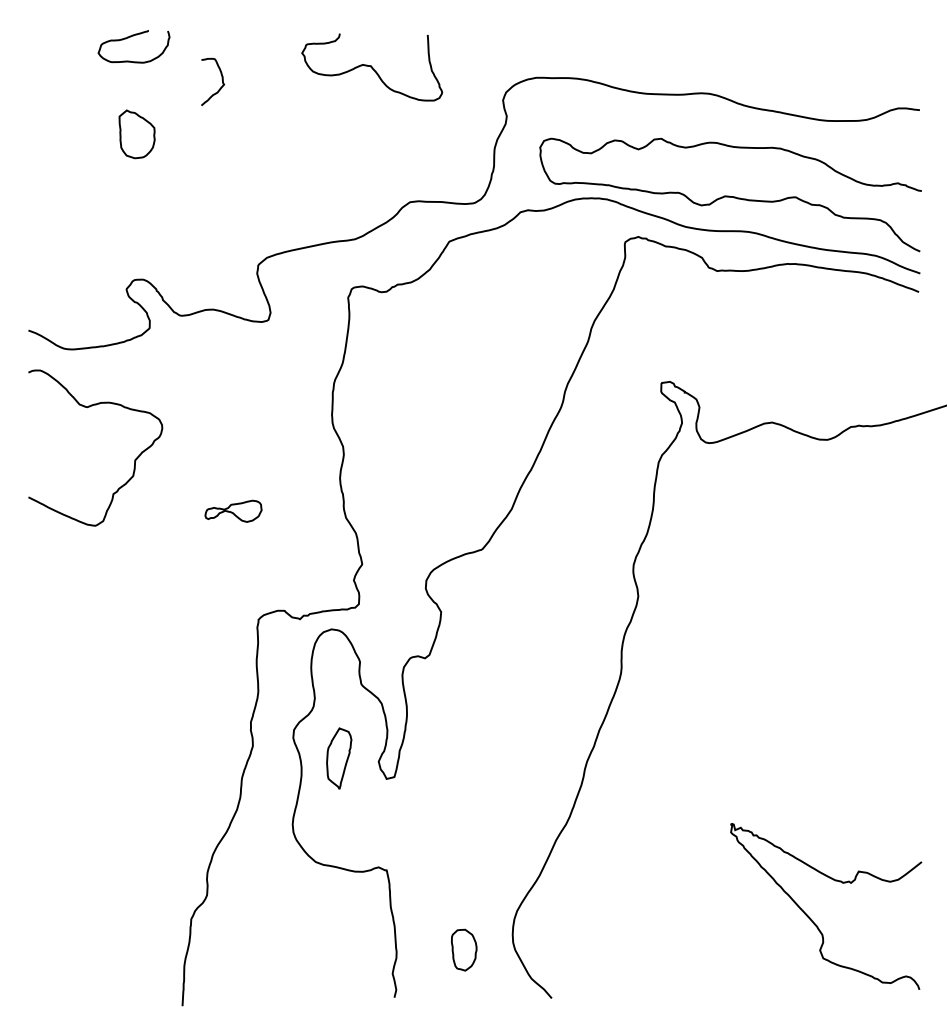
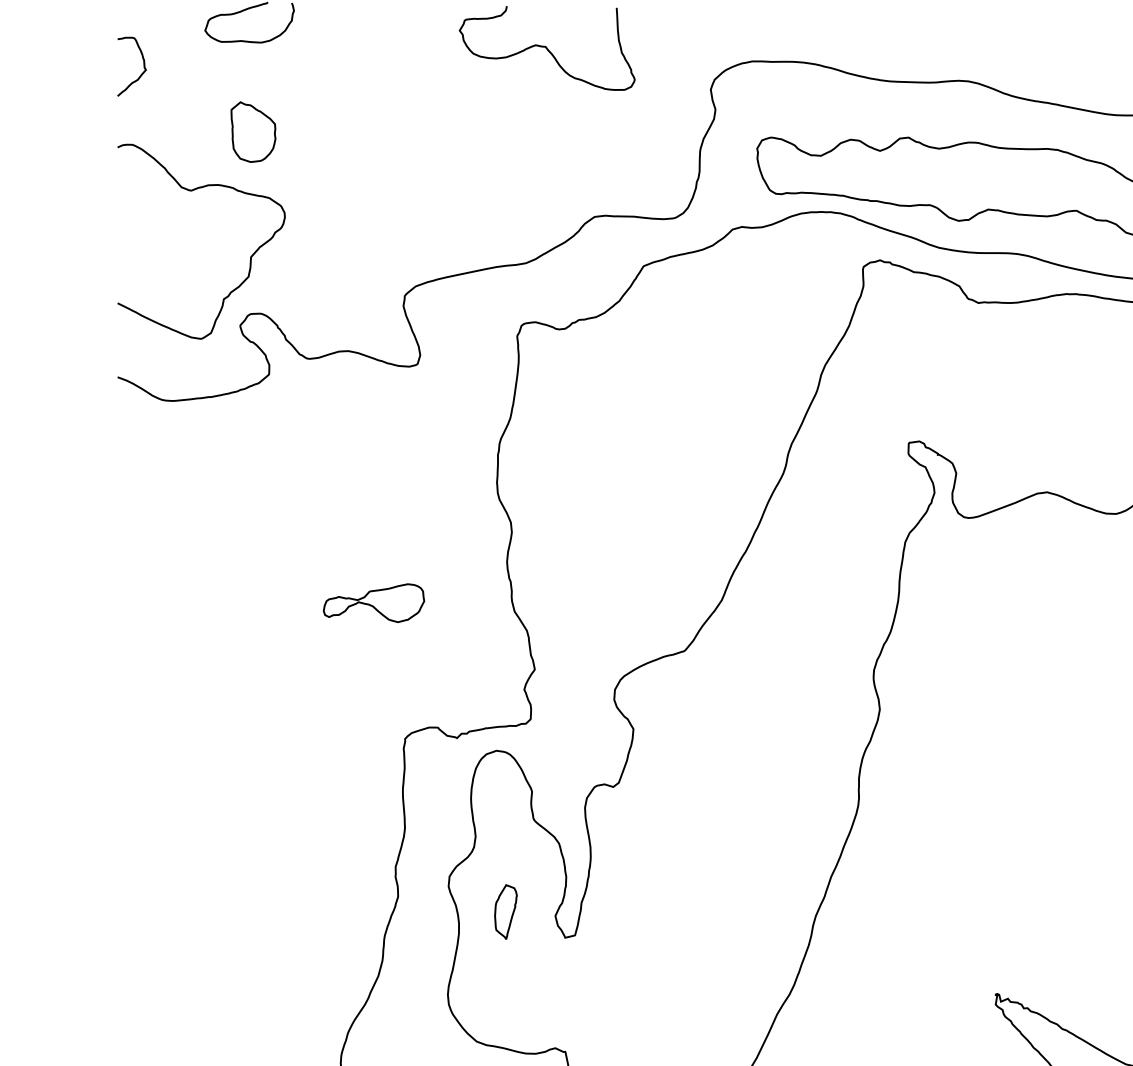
curve: (221, 79) -> (142, 63), moved
curve: (87, 408) -> (191, 192), moved
part: (233, 511) -> (373, 603), size x1.43
part: (338, 757) -> (505, 910), size x0.71

